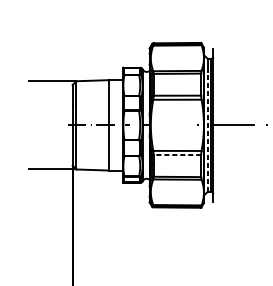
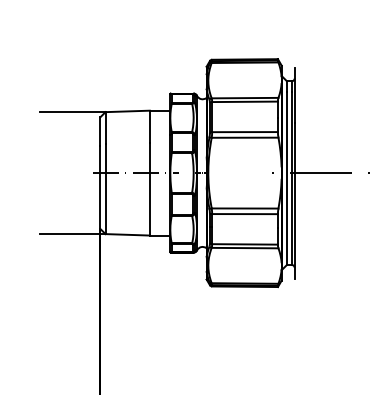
line: (207, 129) -> (286, 178), dashed -> solid
line: (177, 155) -> (245, 214), dashed -> solid

